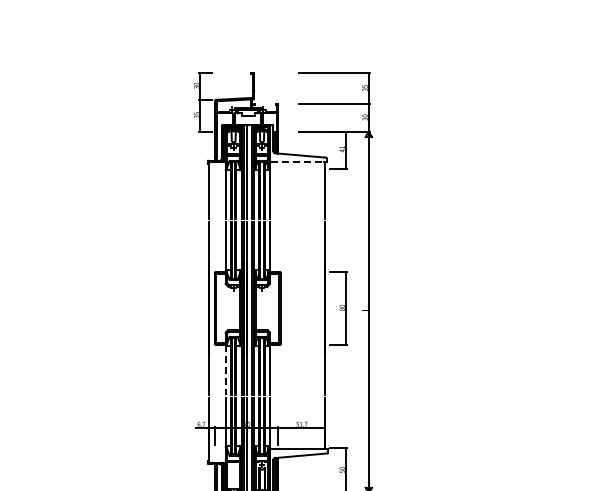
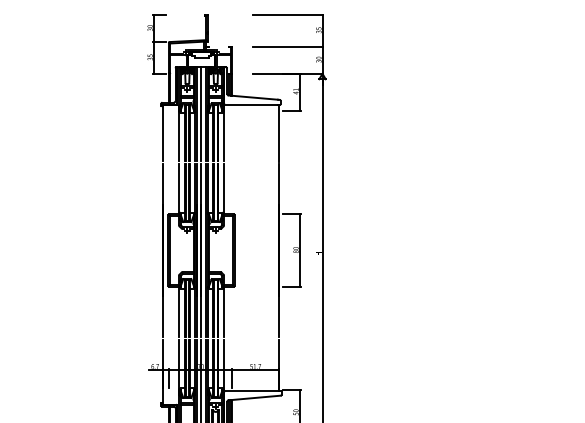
line: (298, 162) -> (252, 104), dashed -> solid
line: (225, 370) -> (179, 312), dashed -> solid

